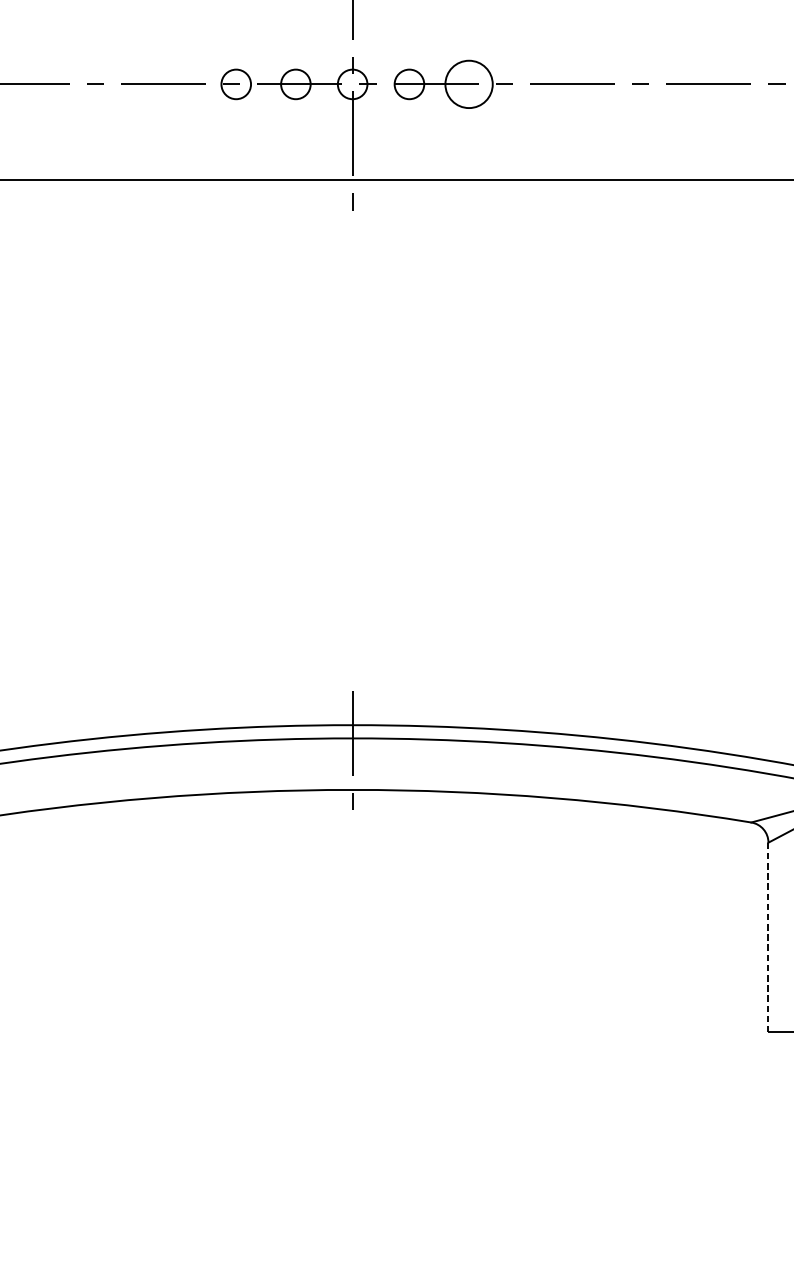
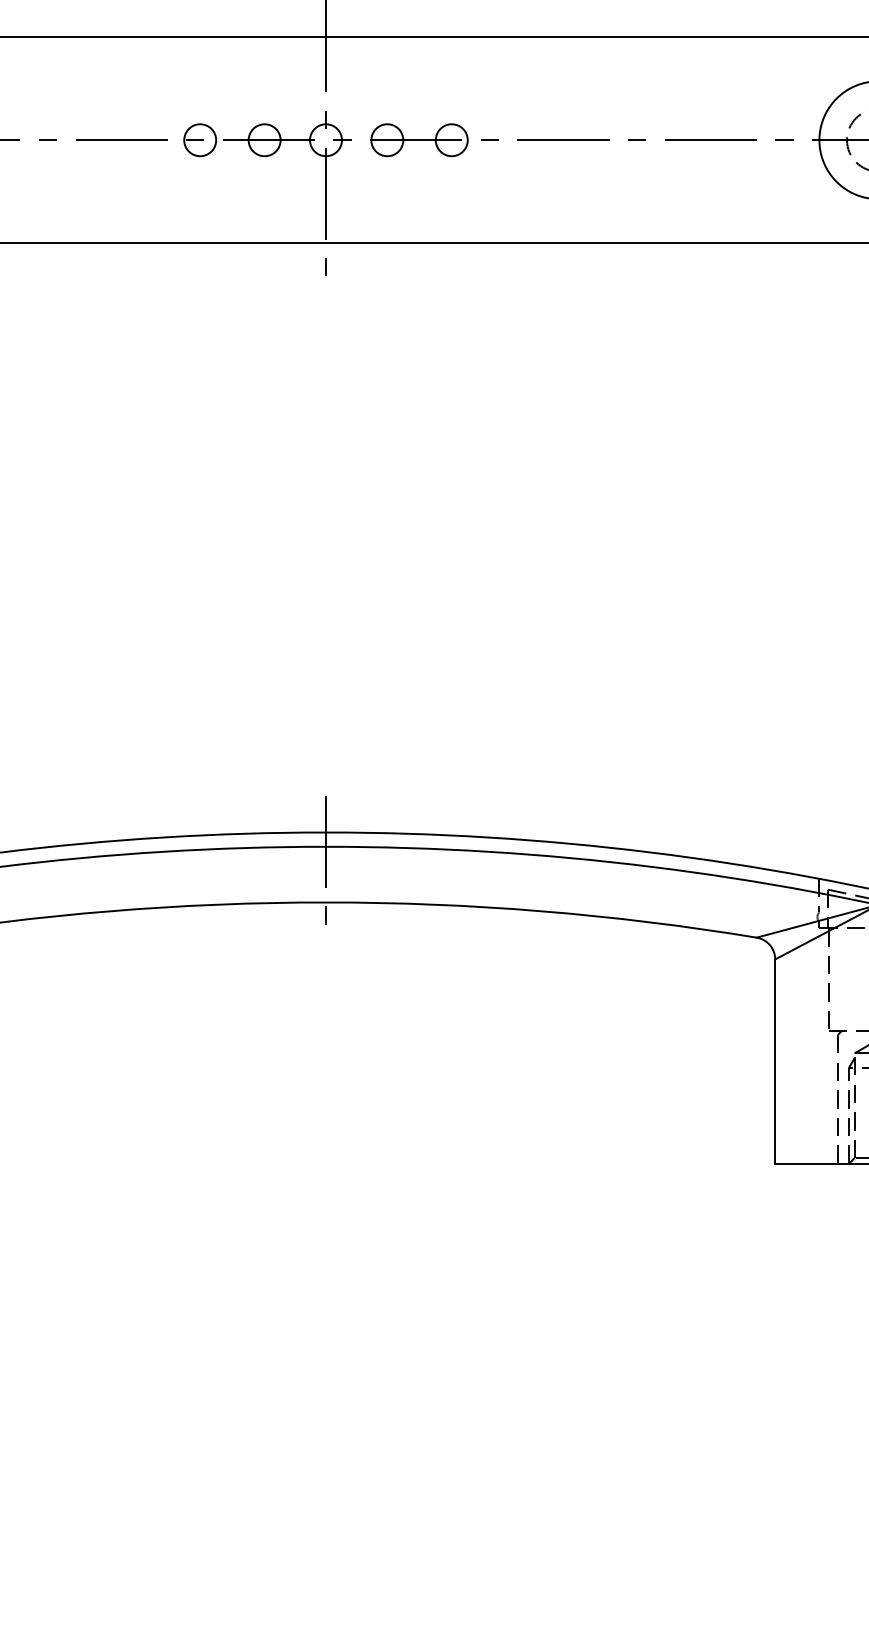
circle: (468, 84) -> (451, 140), size x0.62
line: (768, 938) -> (775, 1062), dashed -> solid

